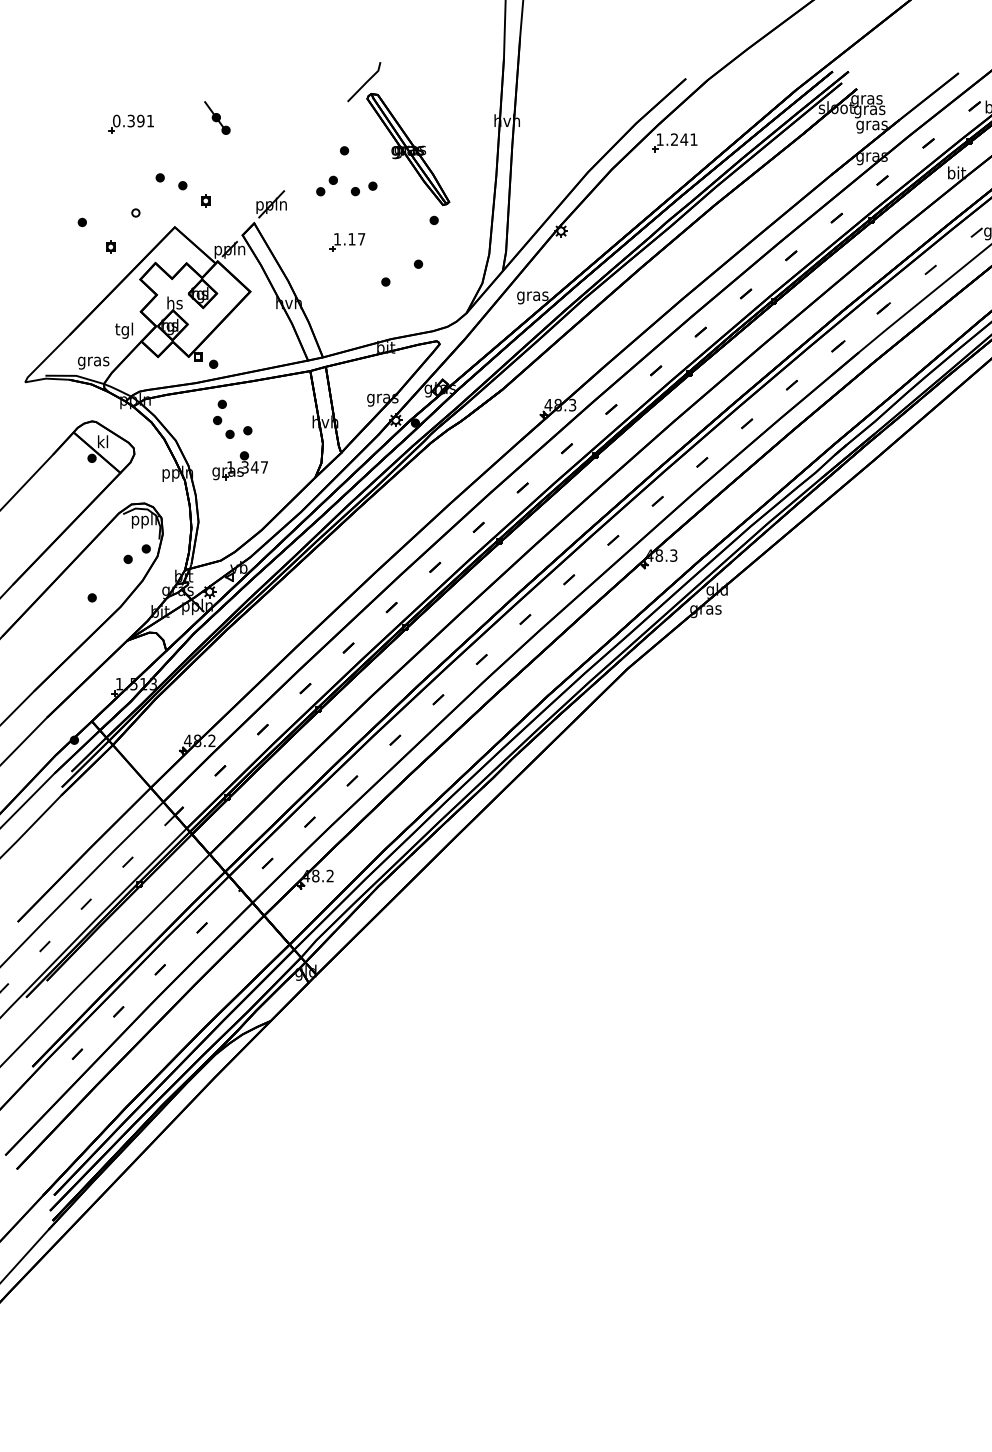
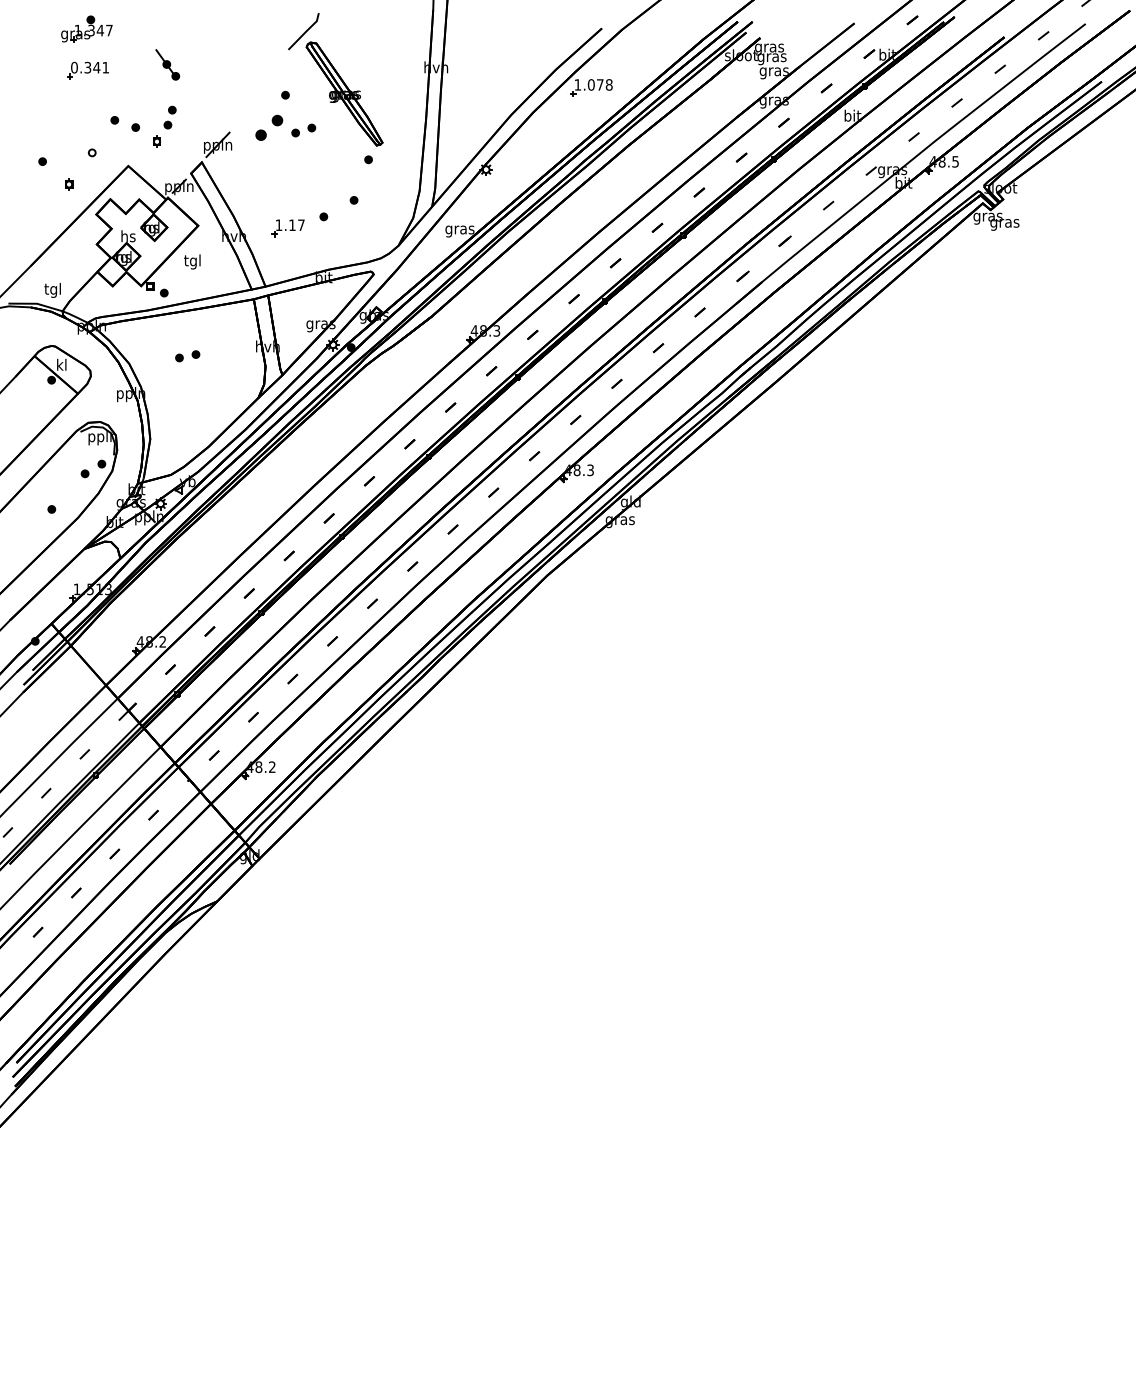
text: (140, 120) -> (96, 67), 0.391 -> 0.341
text: (683, 139) -> (599, 84), 1.241 -> 1.078
part: (327, 185) -> (269, 127), size x1.4
part: (346, 242) -> (287, 228), moved
text: (124, 330) -> (192, 261), moved
text: (92, 360) -> (52, 289), gras -> tgl
part: (219, 412) -> (169, 117), moved
part: (239, 465) -> (86, 28), moved

